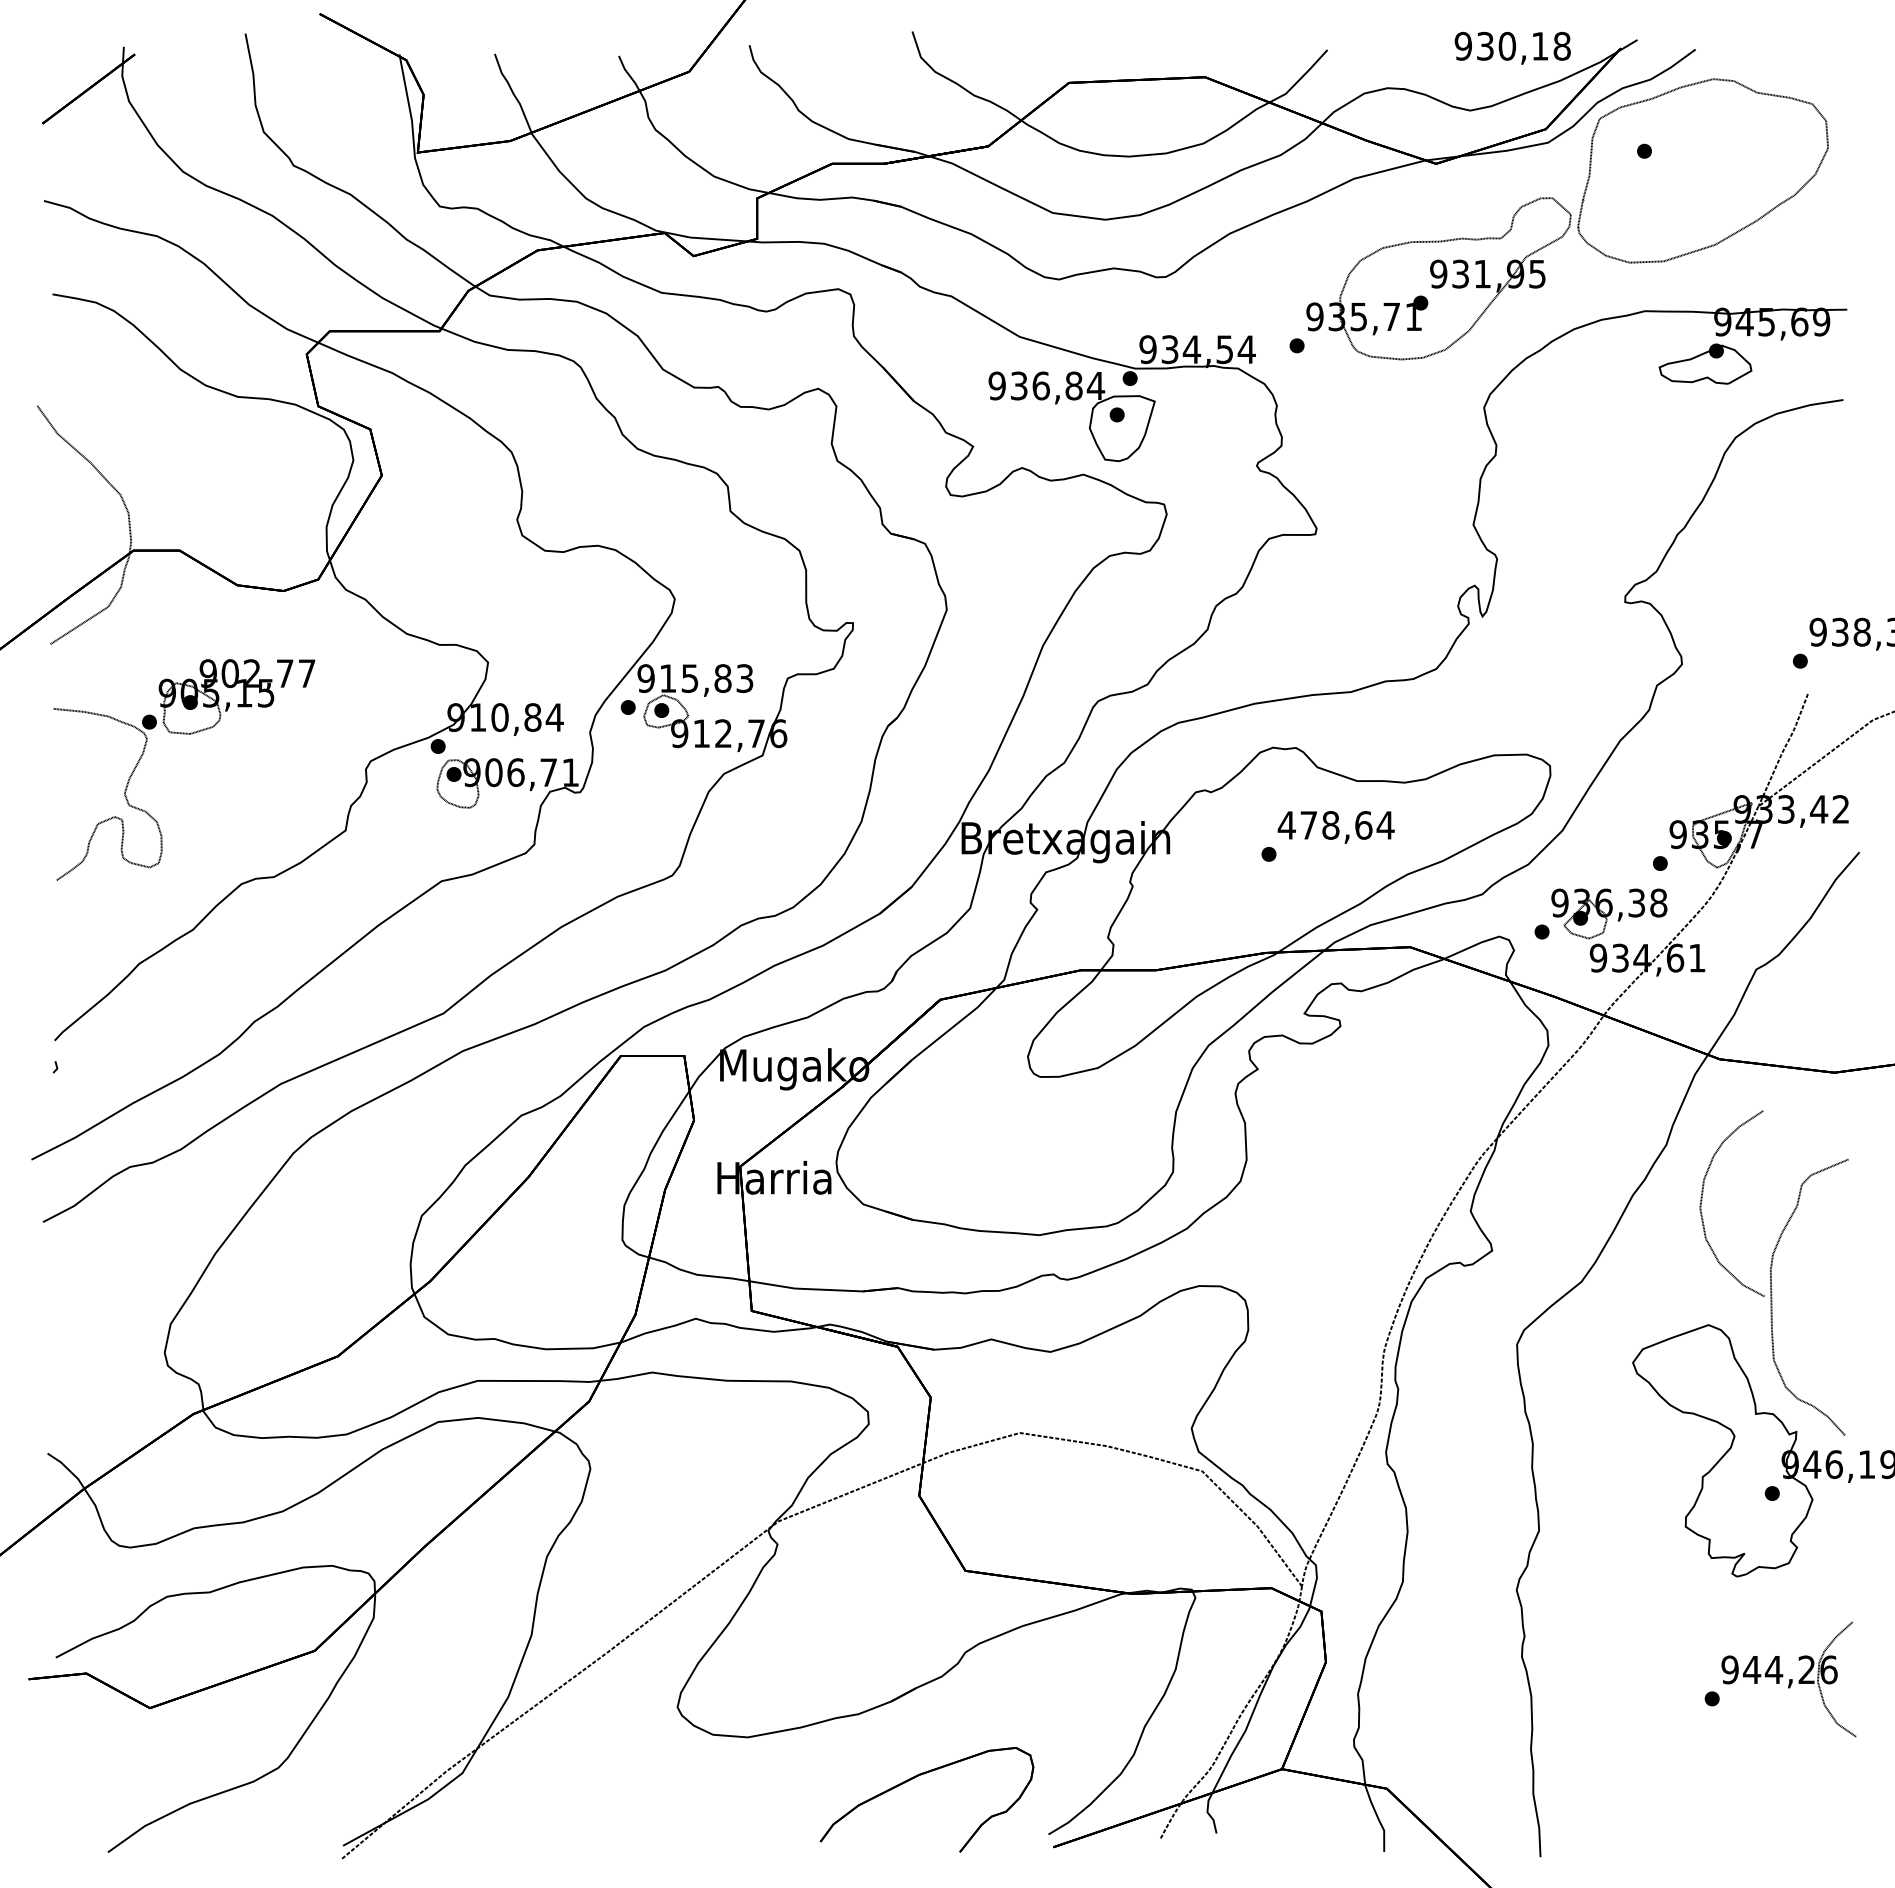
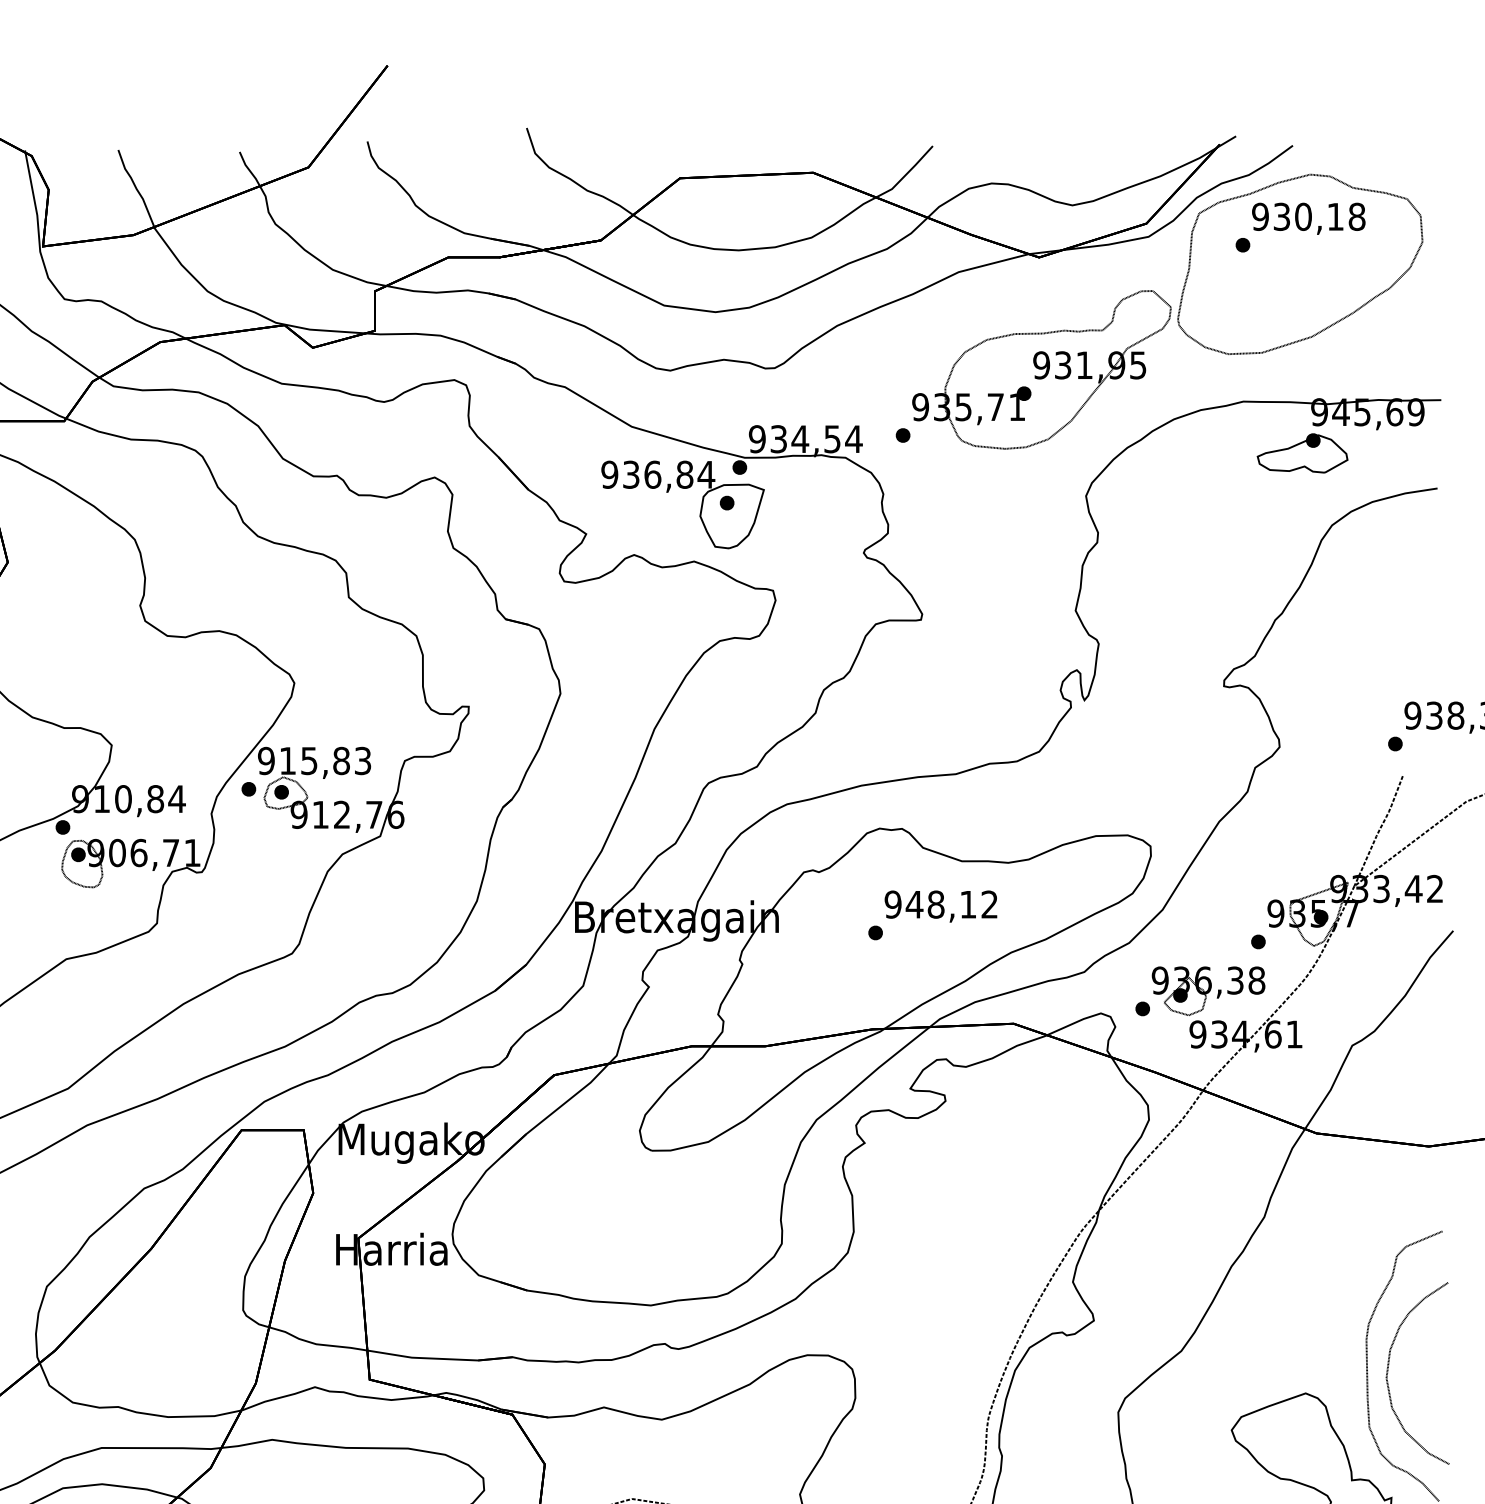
text: (1512, 47) -> (1308, 218), moved
text: (1335, 825) -> (940, 904), 478,64 -> 948,12
curve: (1702, 1200) -> (1388, 1370), moved

